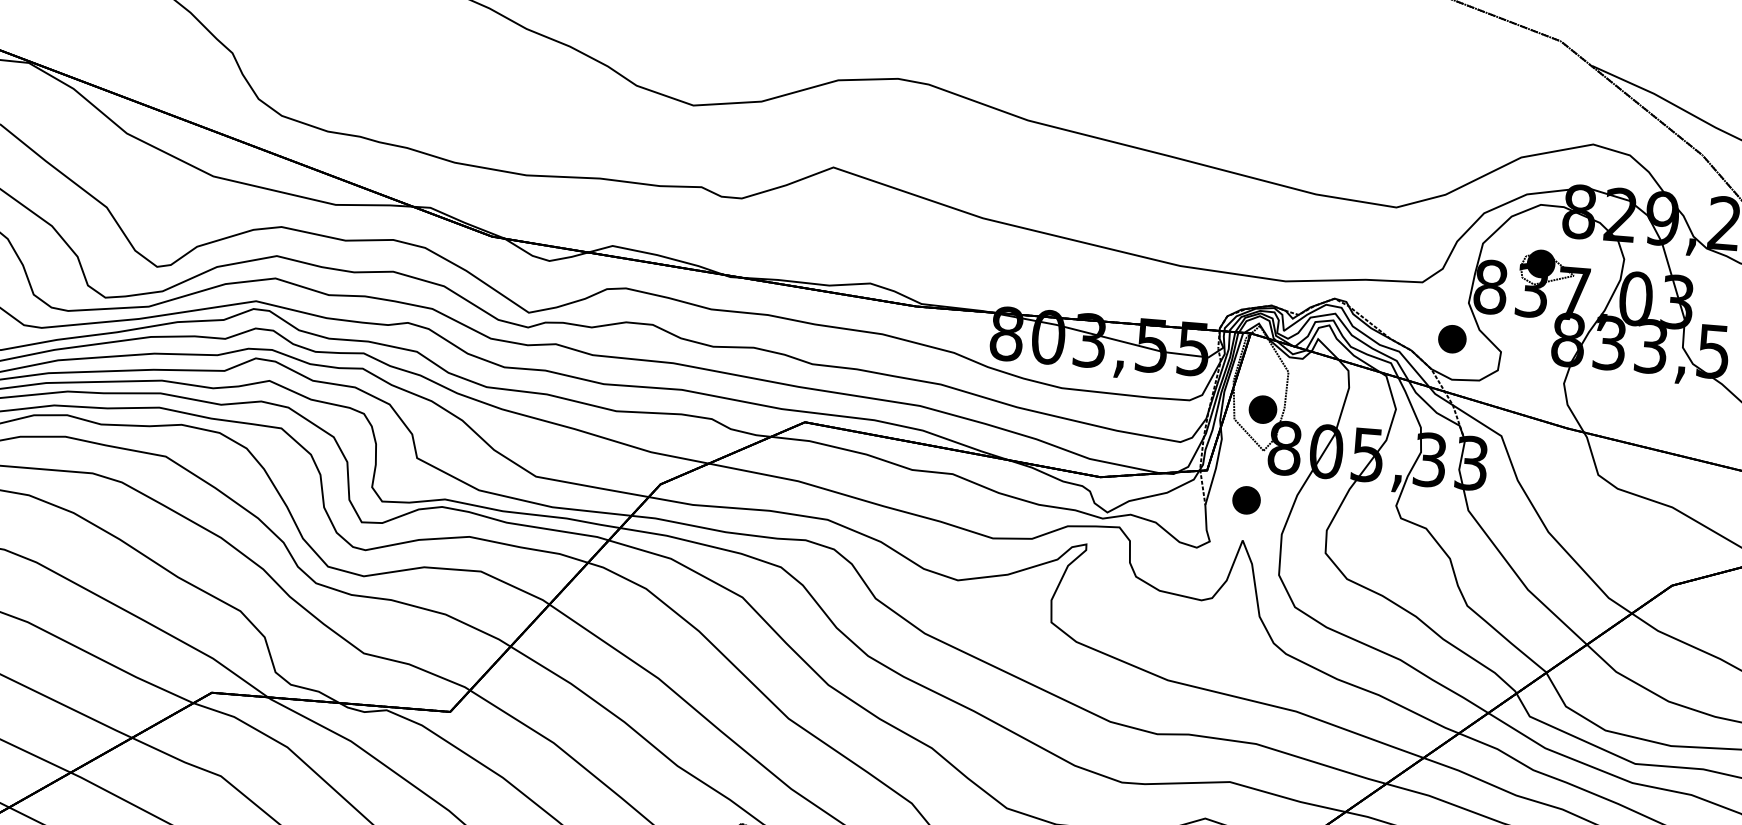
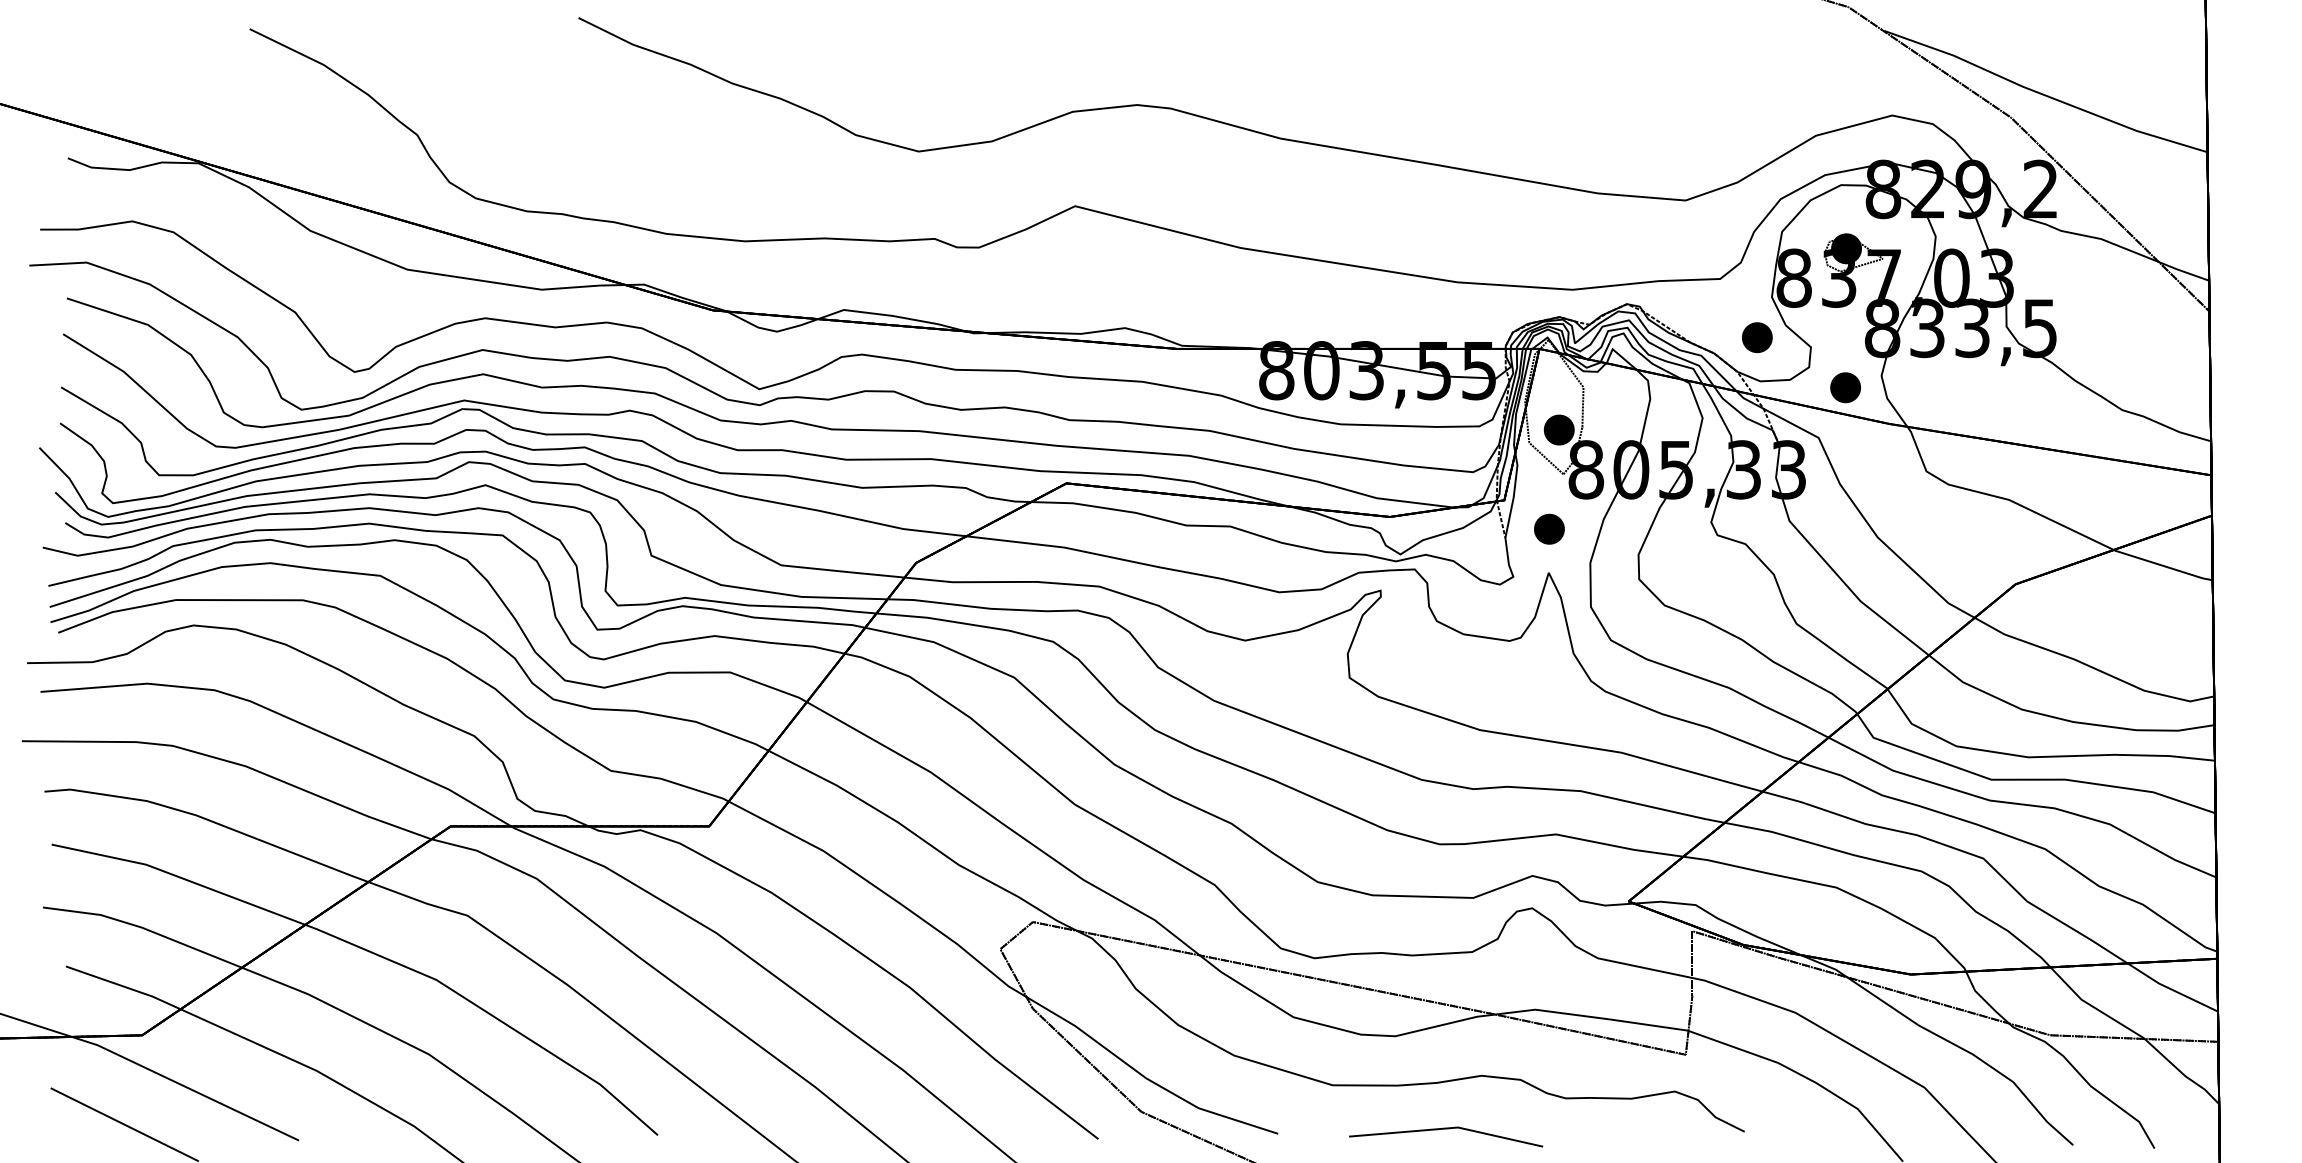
part: (1529, 391) -> (1845, 387), added

